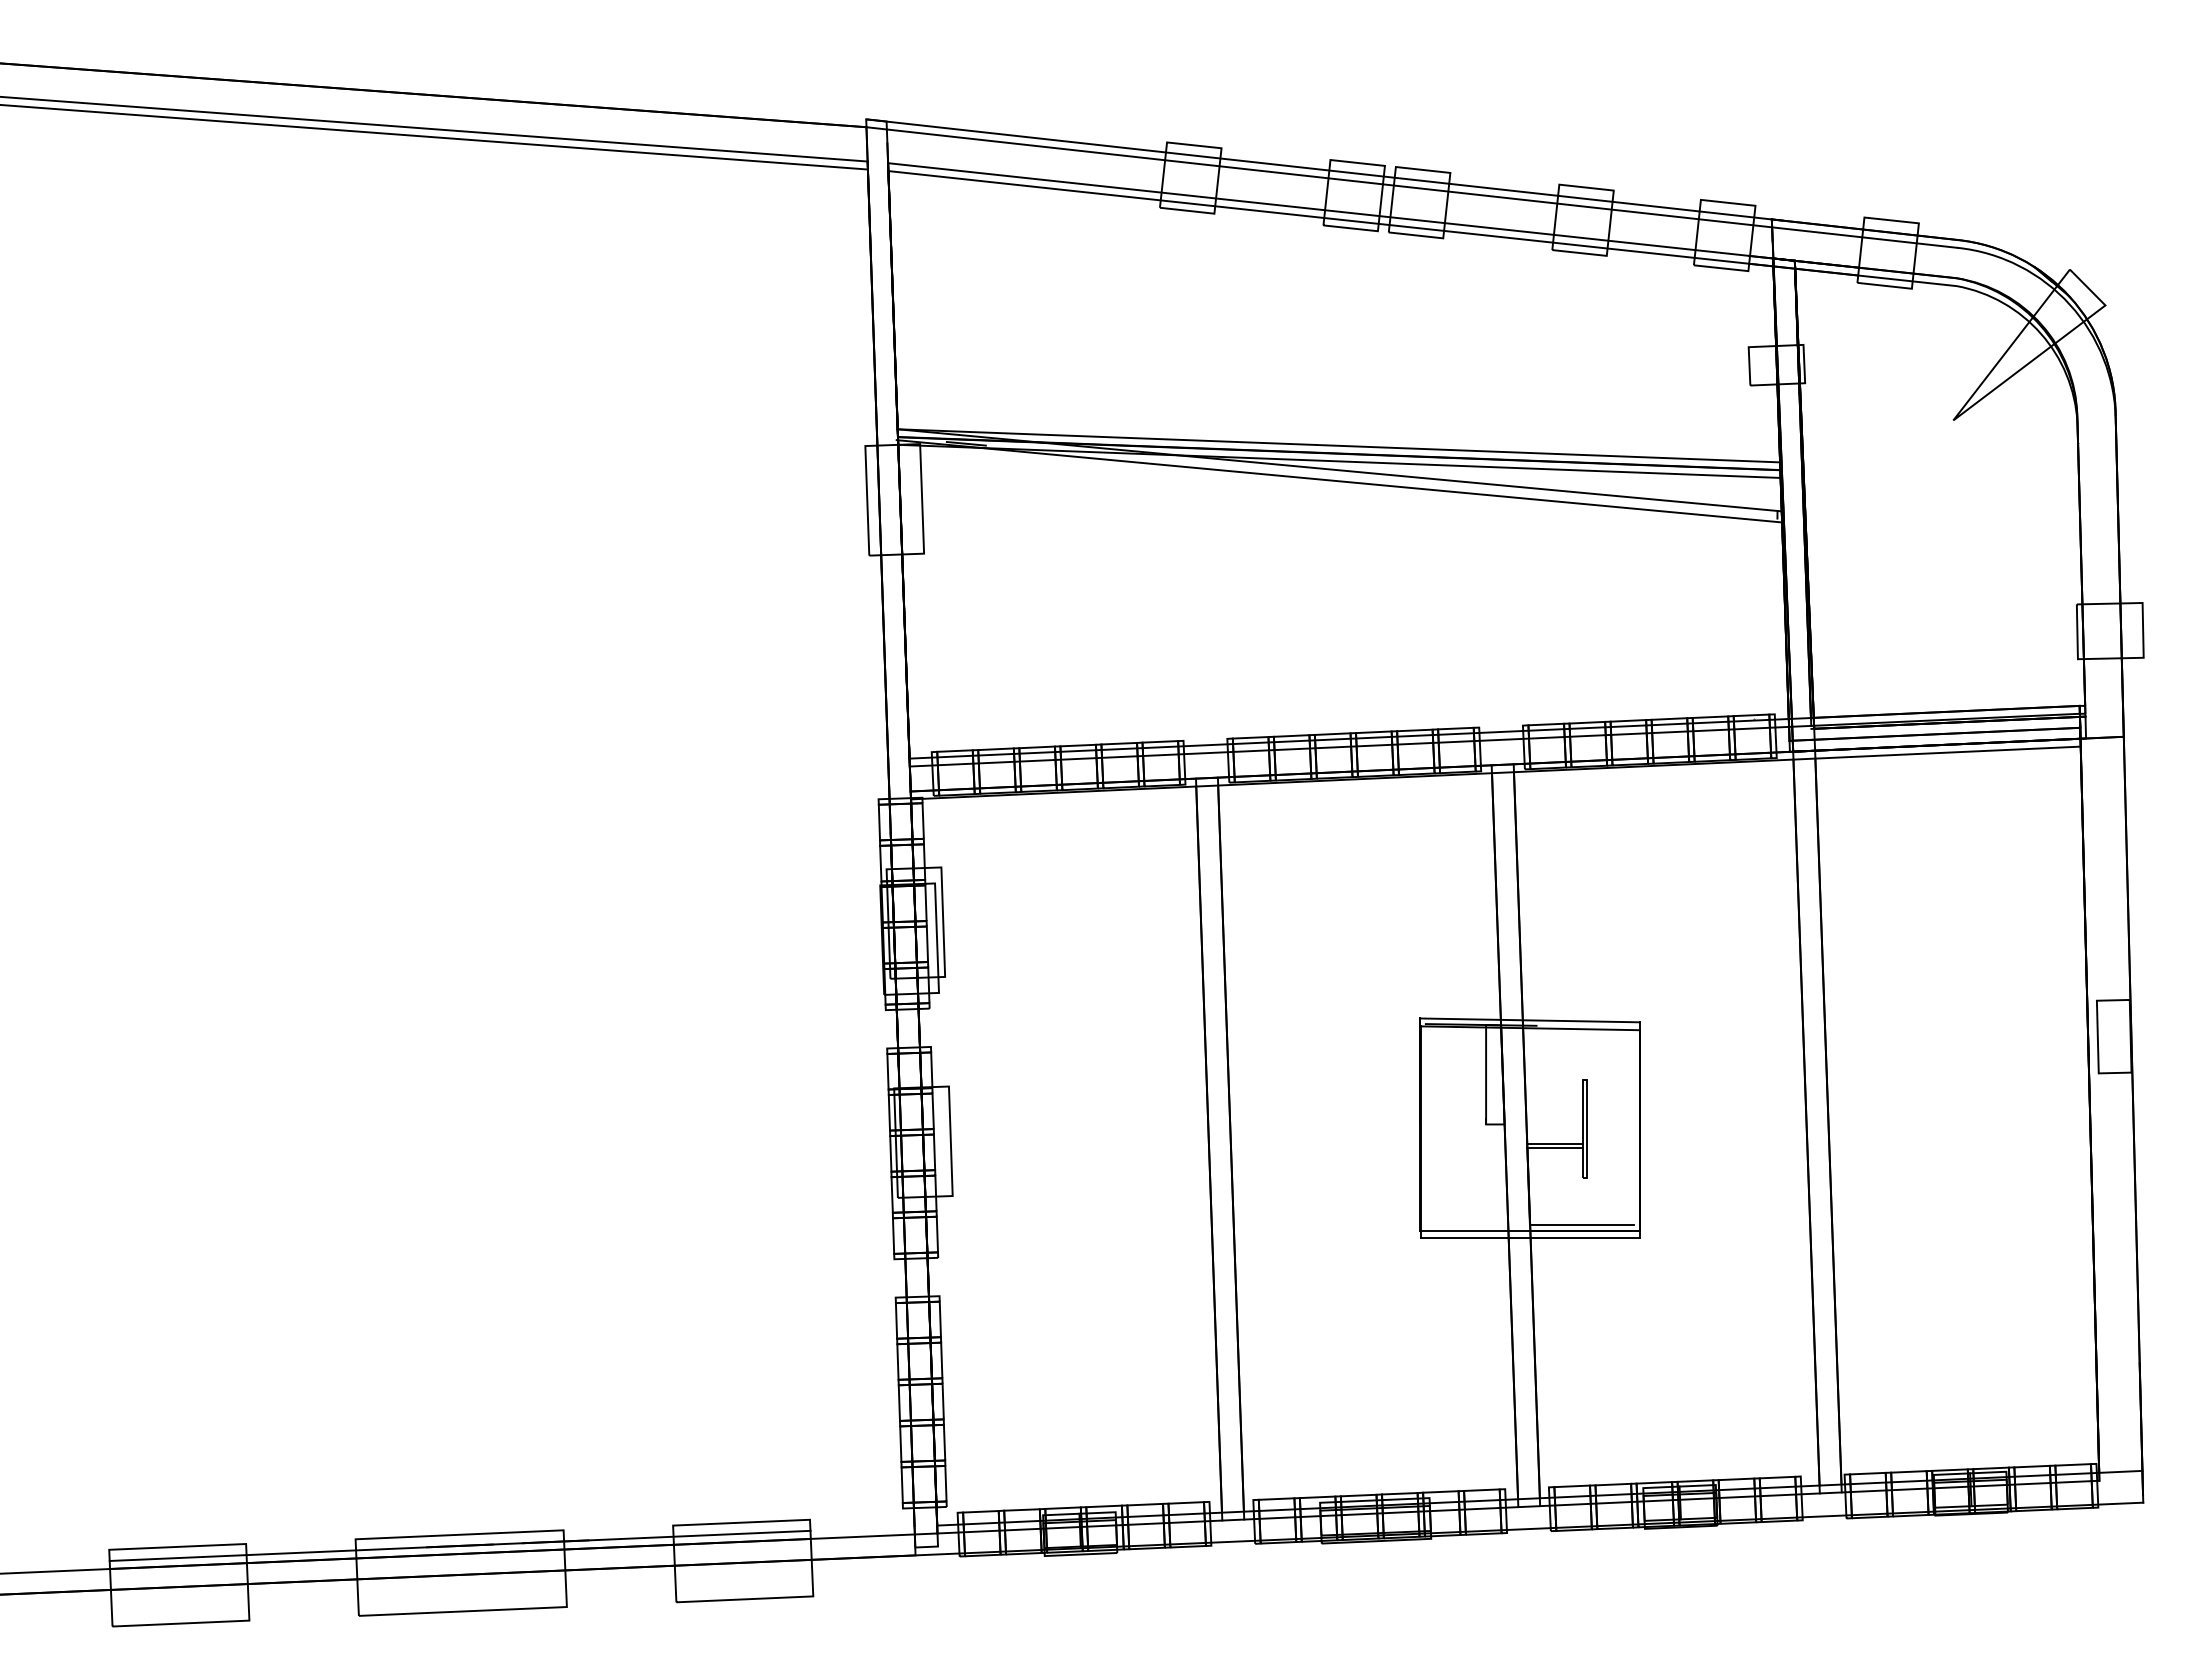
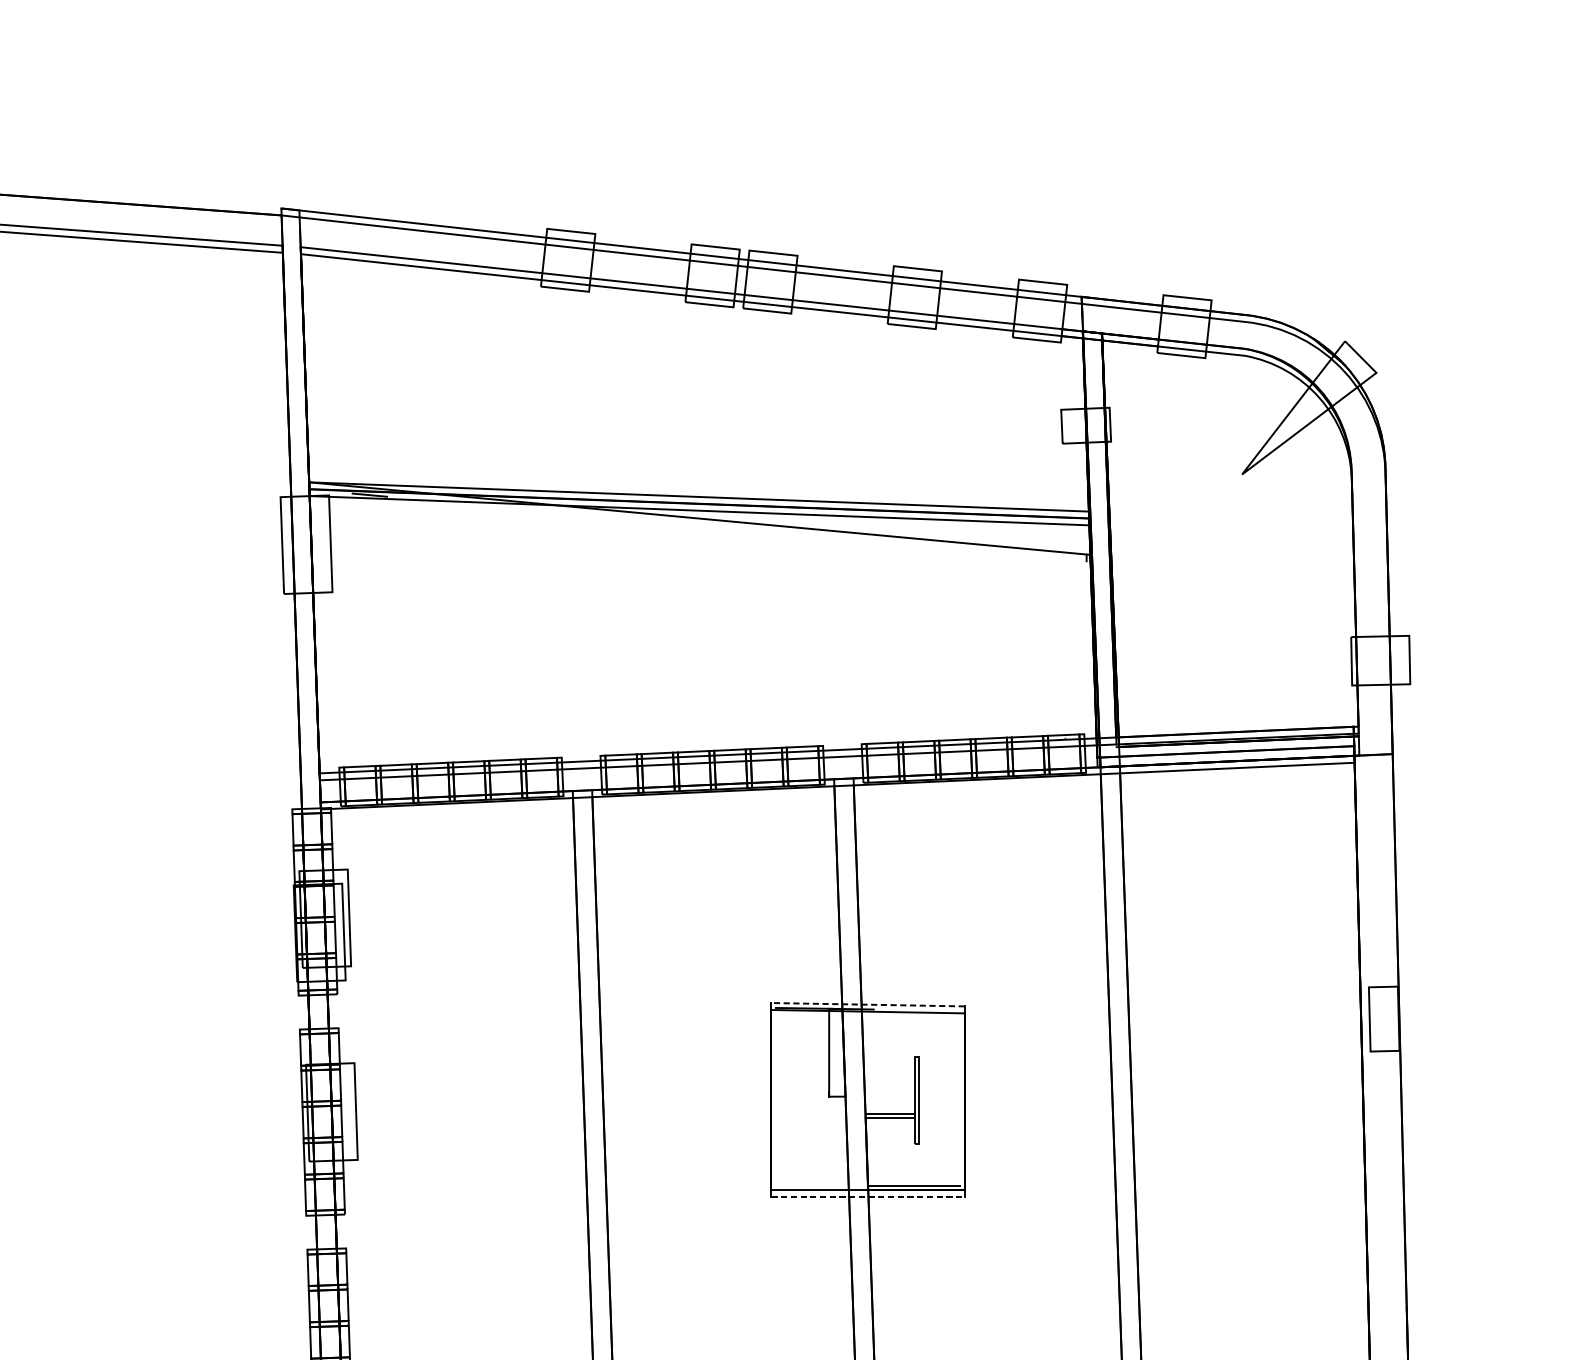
line: (1338, 481) -> (698, 528), removed
line: (1529, 1020) -> (867, 1004), solid -> dashed
line: (1530, 1238) -> (868, 1197), solid -> dashed

